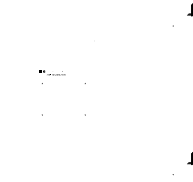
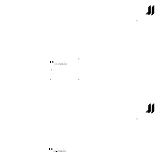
part: (52, 77) -> (58, 65), moved

